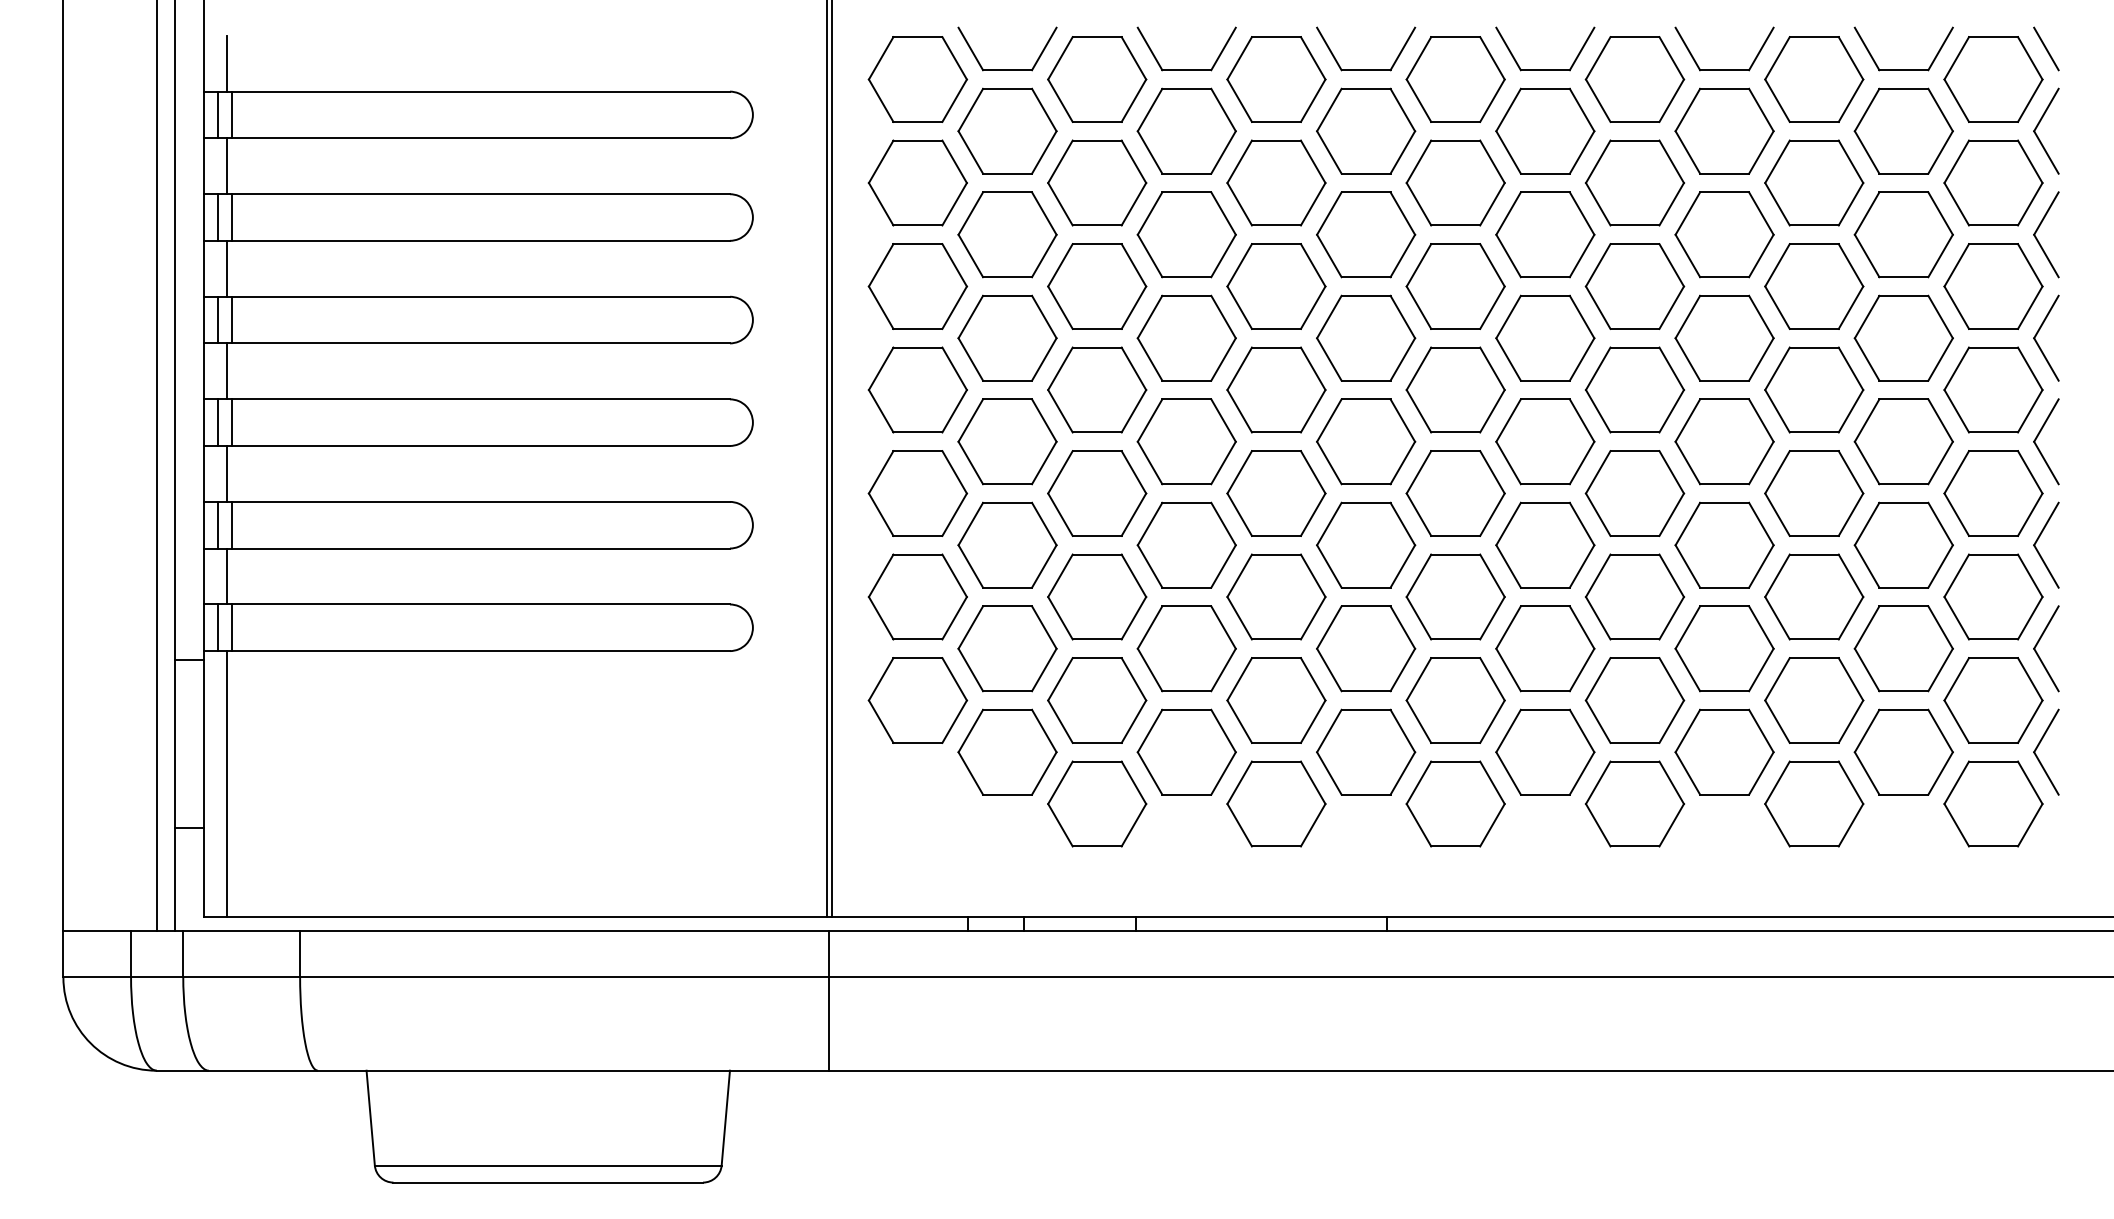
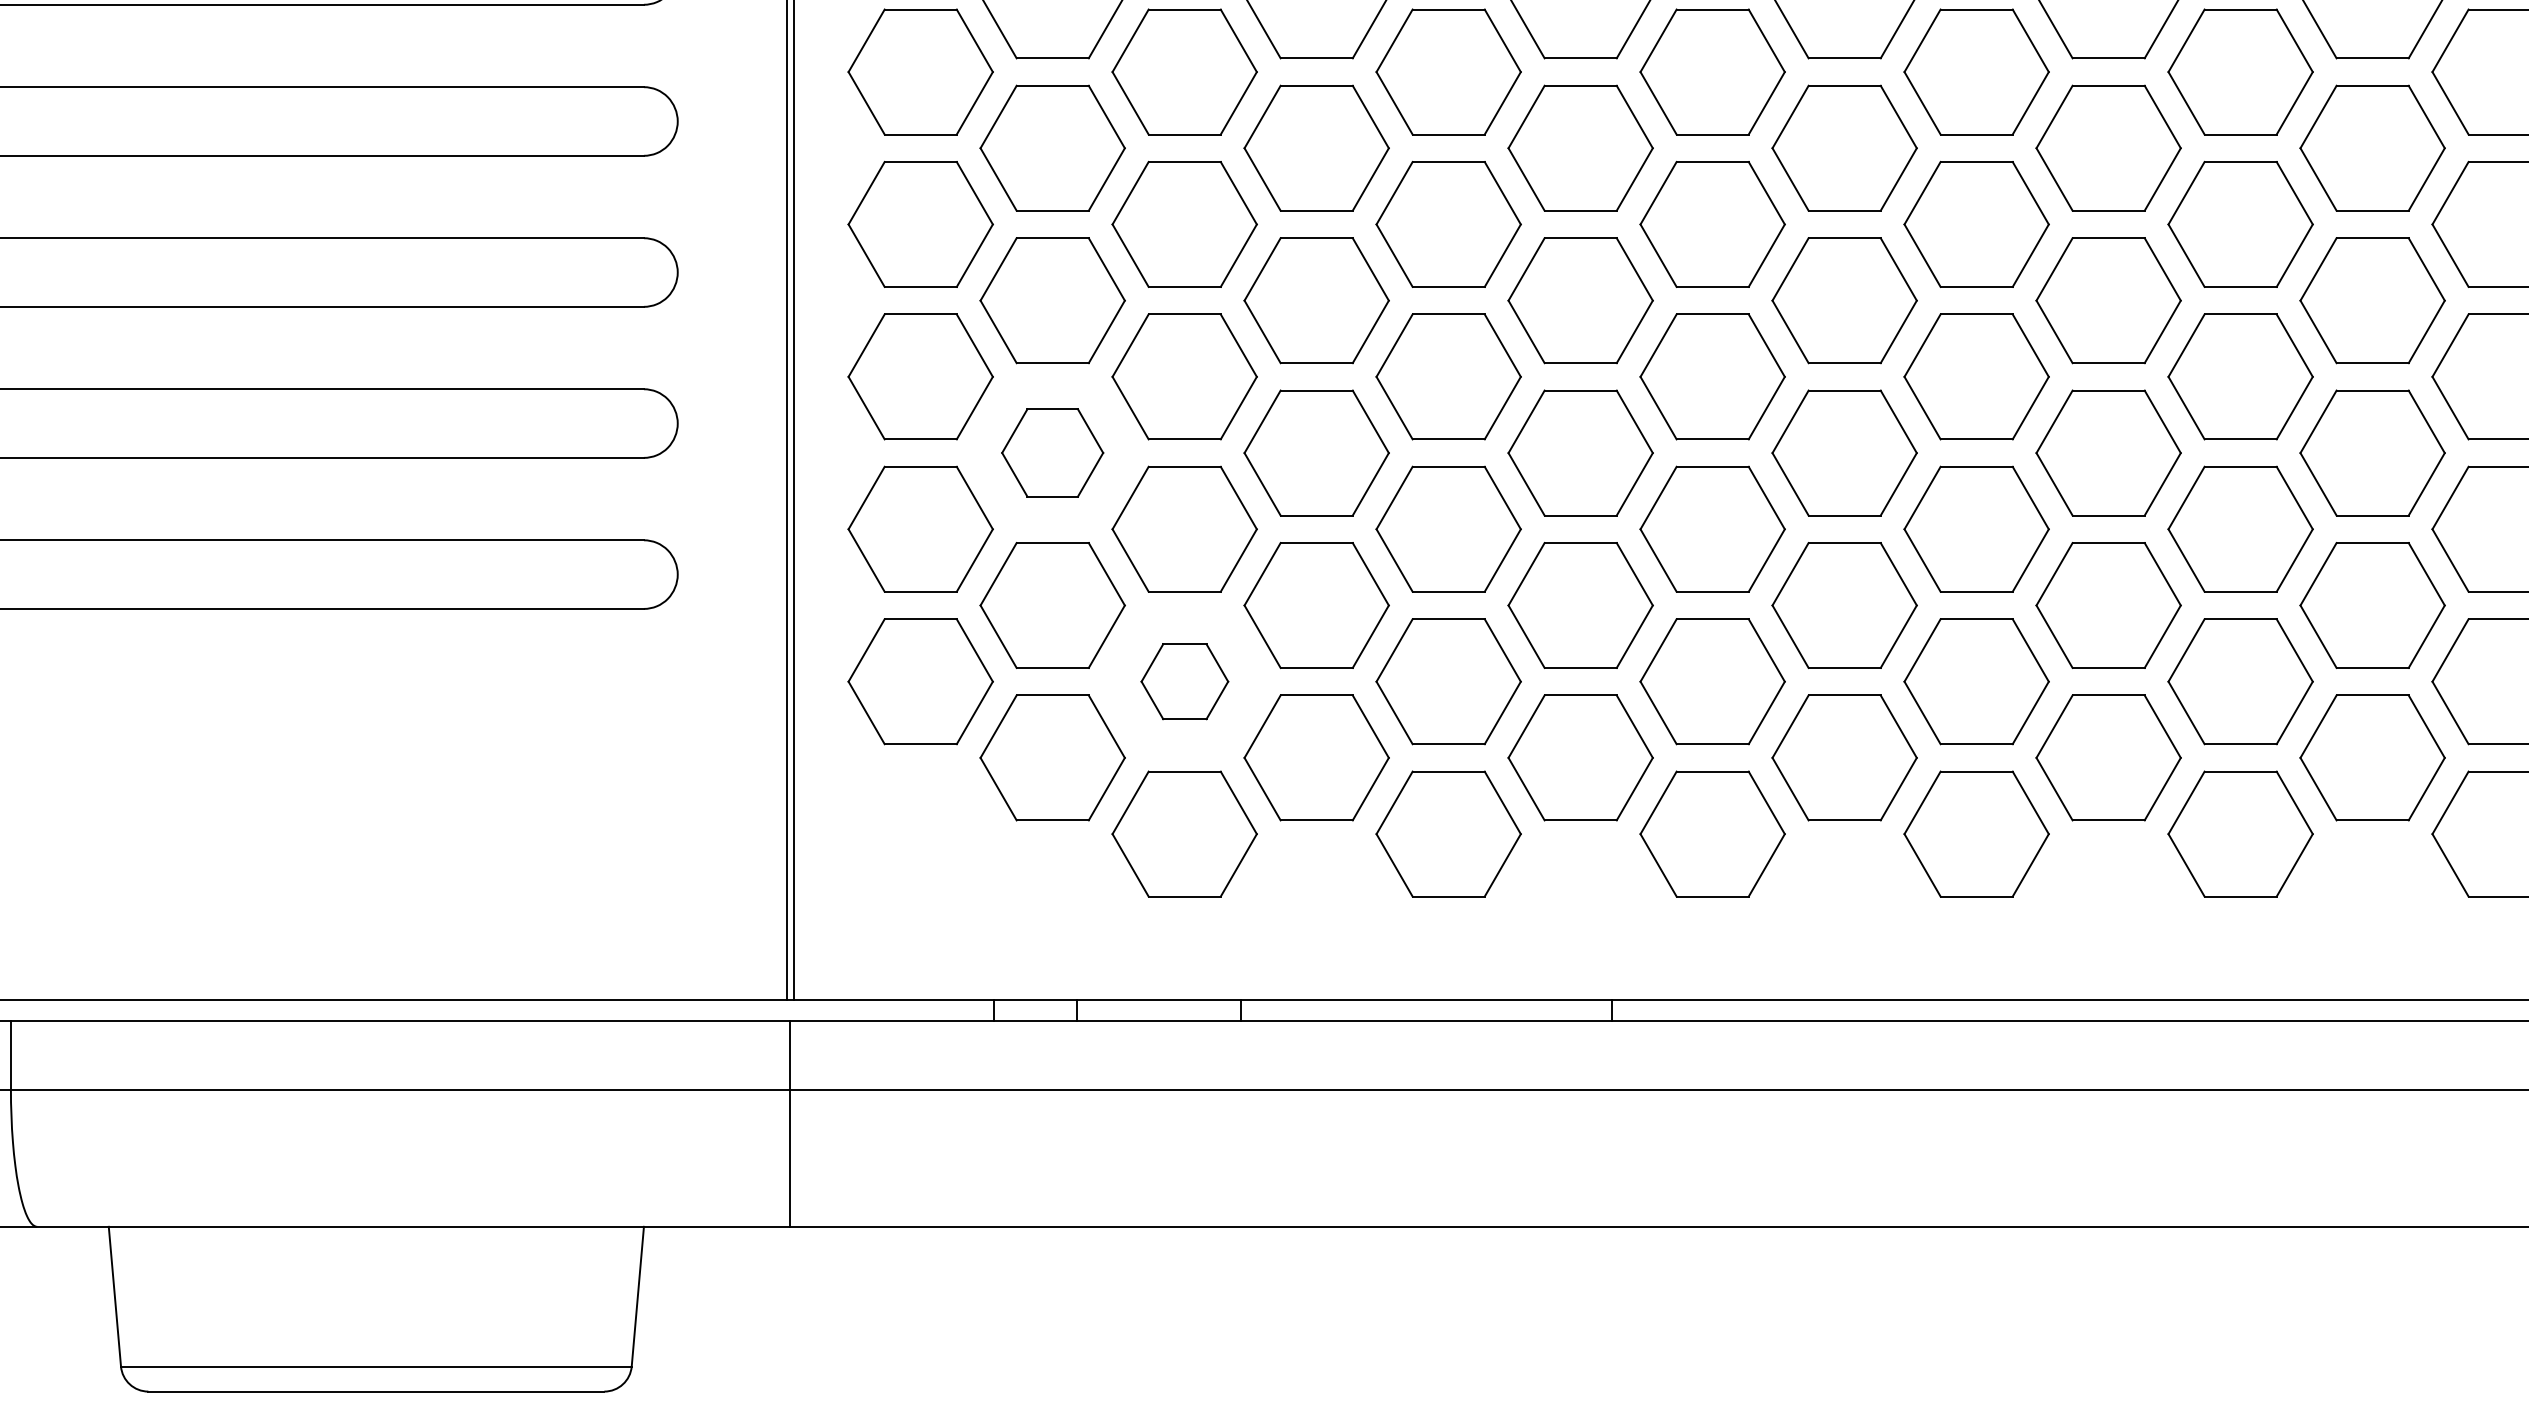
part: (1007, 544) -> (1052, 451), size x0.7
part: (1097, 700) -> (1185, 681), size x0.6

